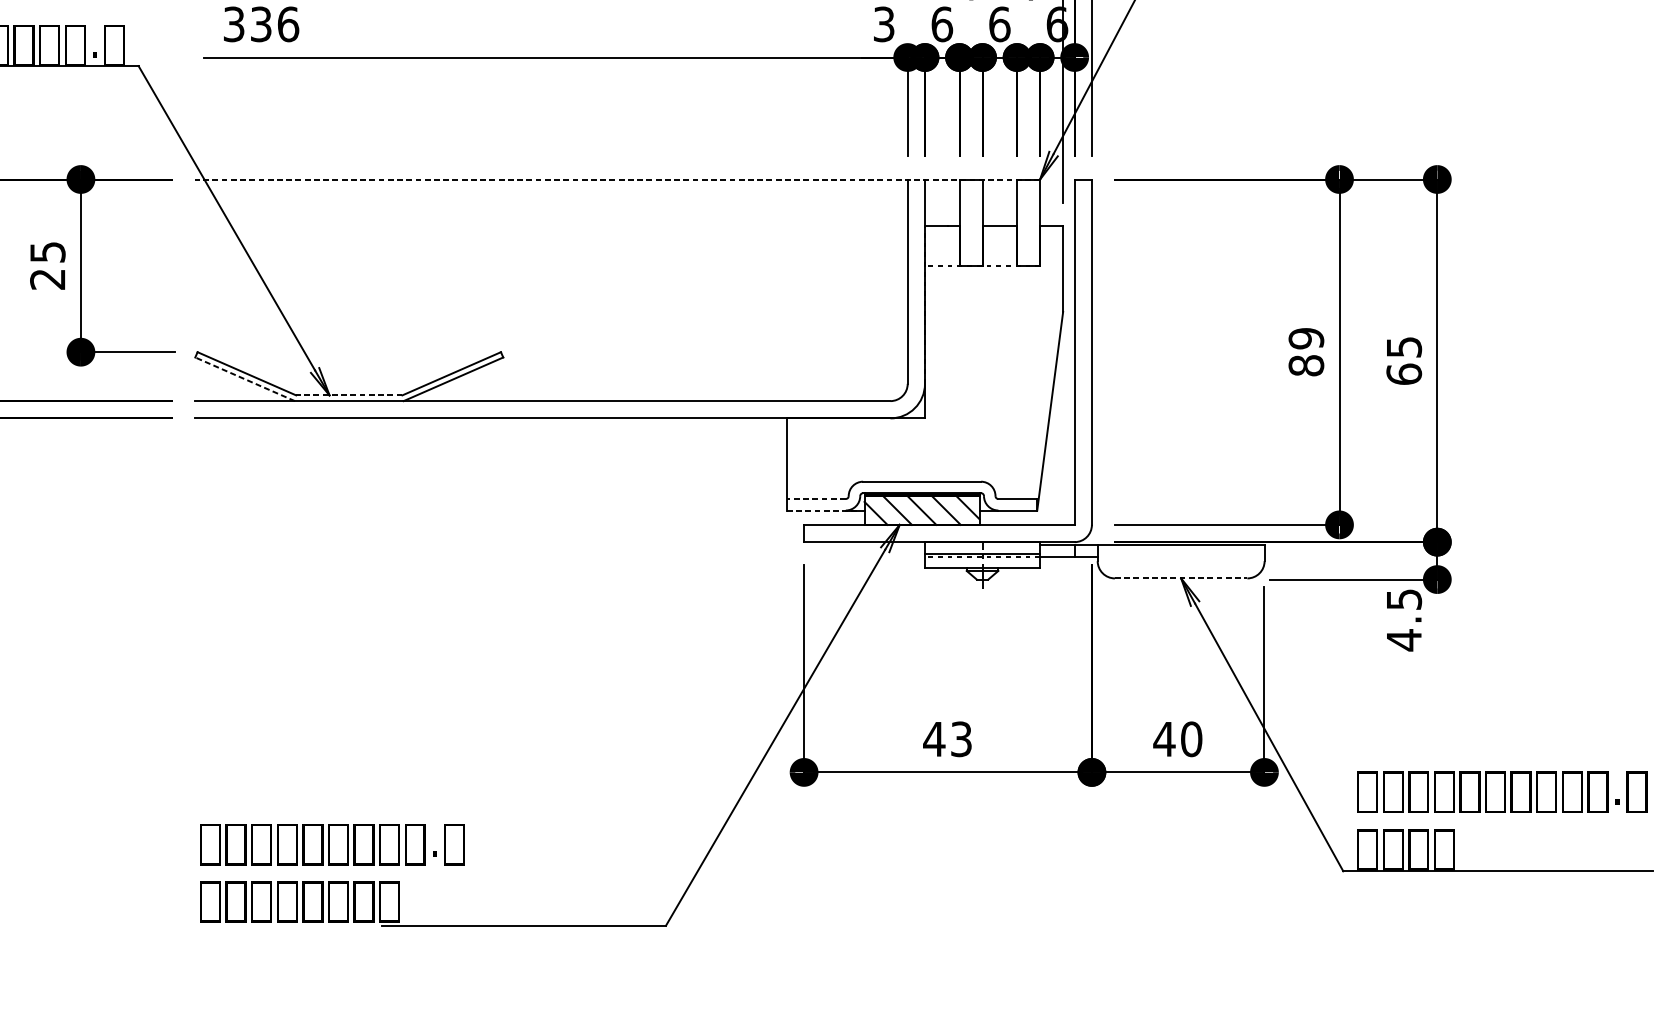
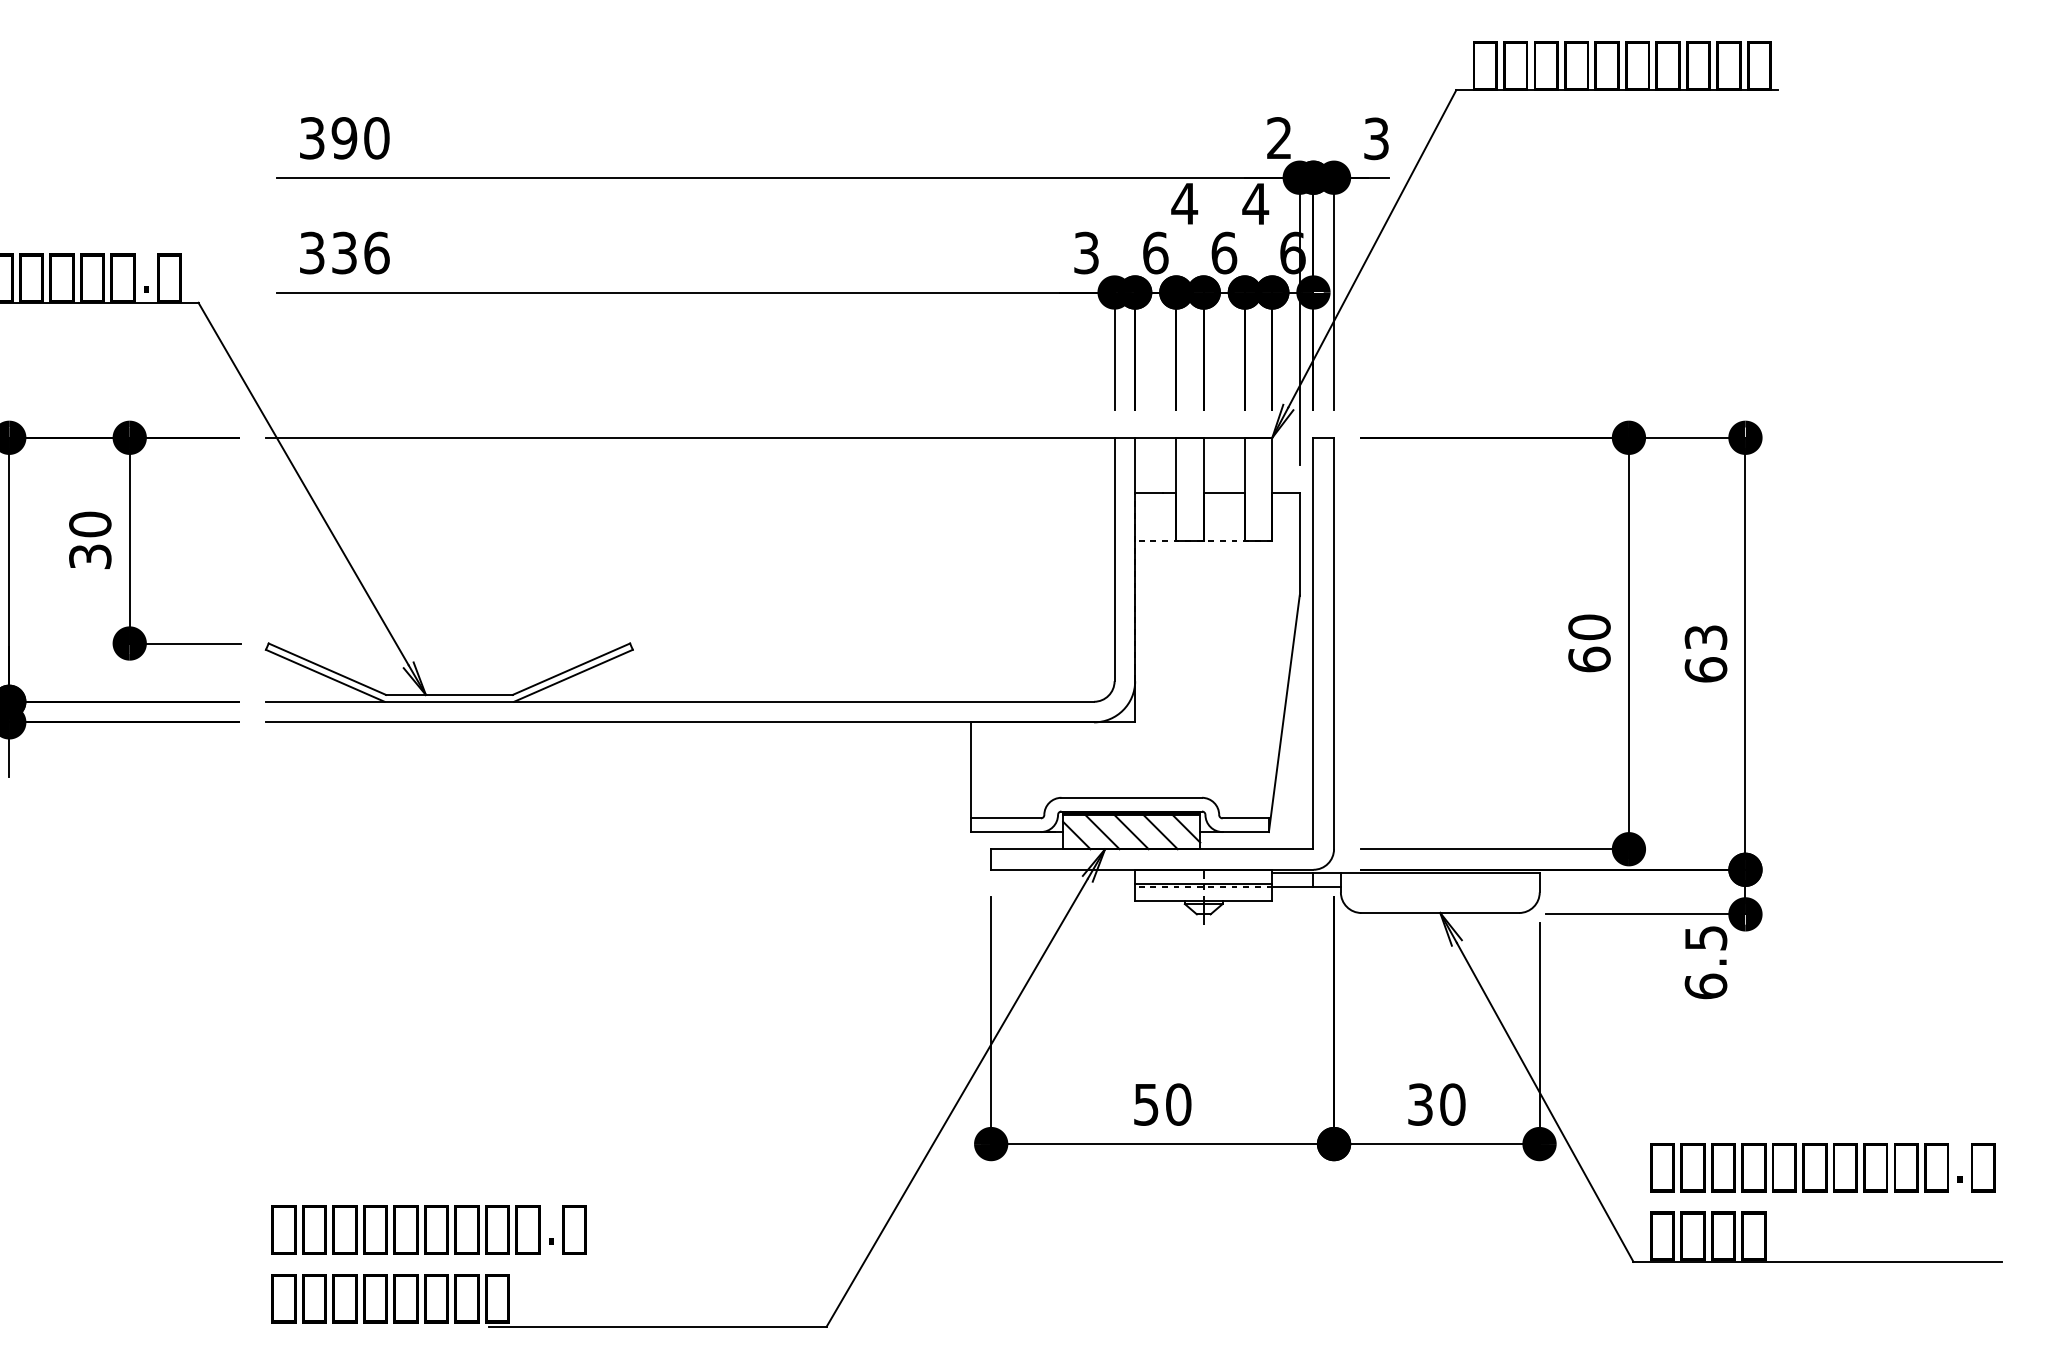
line: (617, 179) -> (768, 437), dashed -> solid
text: (47, 265) -> (90, 540), 25 -> 30
text: (1403, 347) -> (1705, 637), 65 -> 63
text: (1306, 352) -> (1589, 643), 89 -> 60
line: (245, 379) -> (325, 675), dashed -> solid
line: (348, 394) -> (448, 694), dashed -> solid
line: (816, 499) -> (1005, 818), dashed -> solid
line: (822, 510) -> (1012, 832), dashed -> solid
line: (1181, 578) -> (1440, 913), dashed -> solid
text: (1403, 640) -> (1705, 986), 4.5 -> 6.5
text: (947, 739) -> (1161, 1104), 43 -> 50
text: (1164, 739) -> (1420, 1104), 40 -> 30

